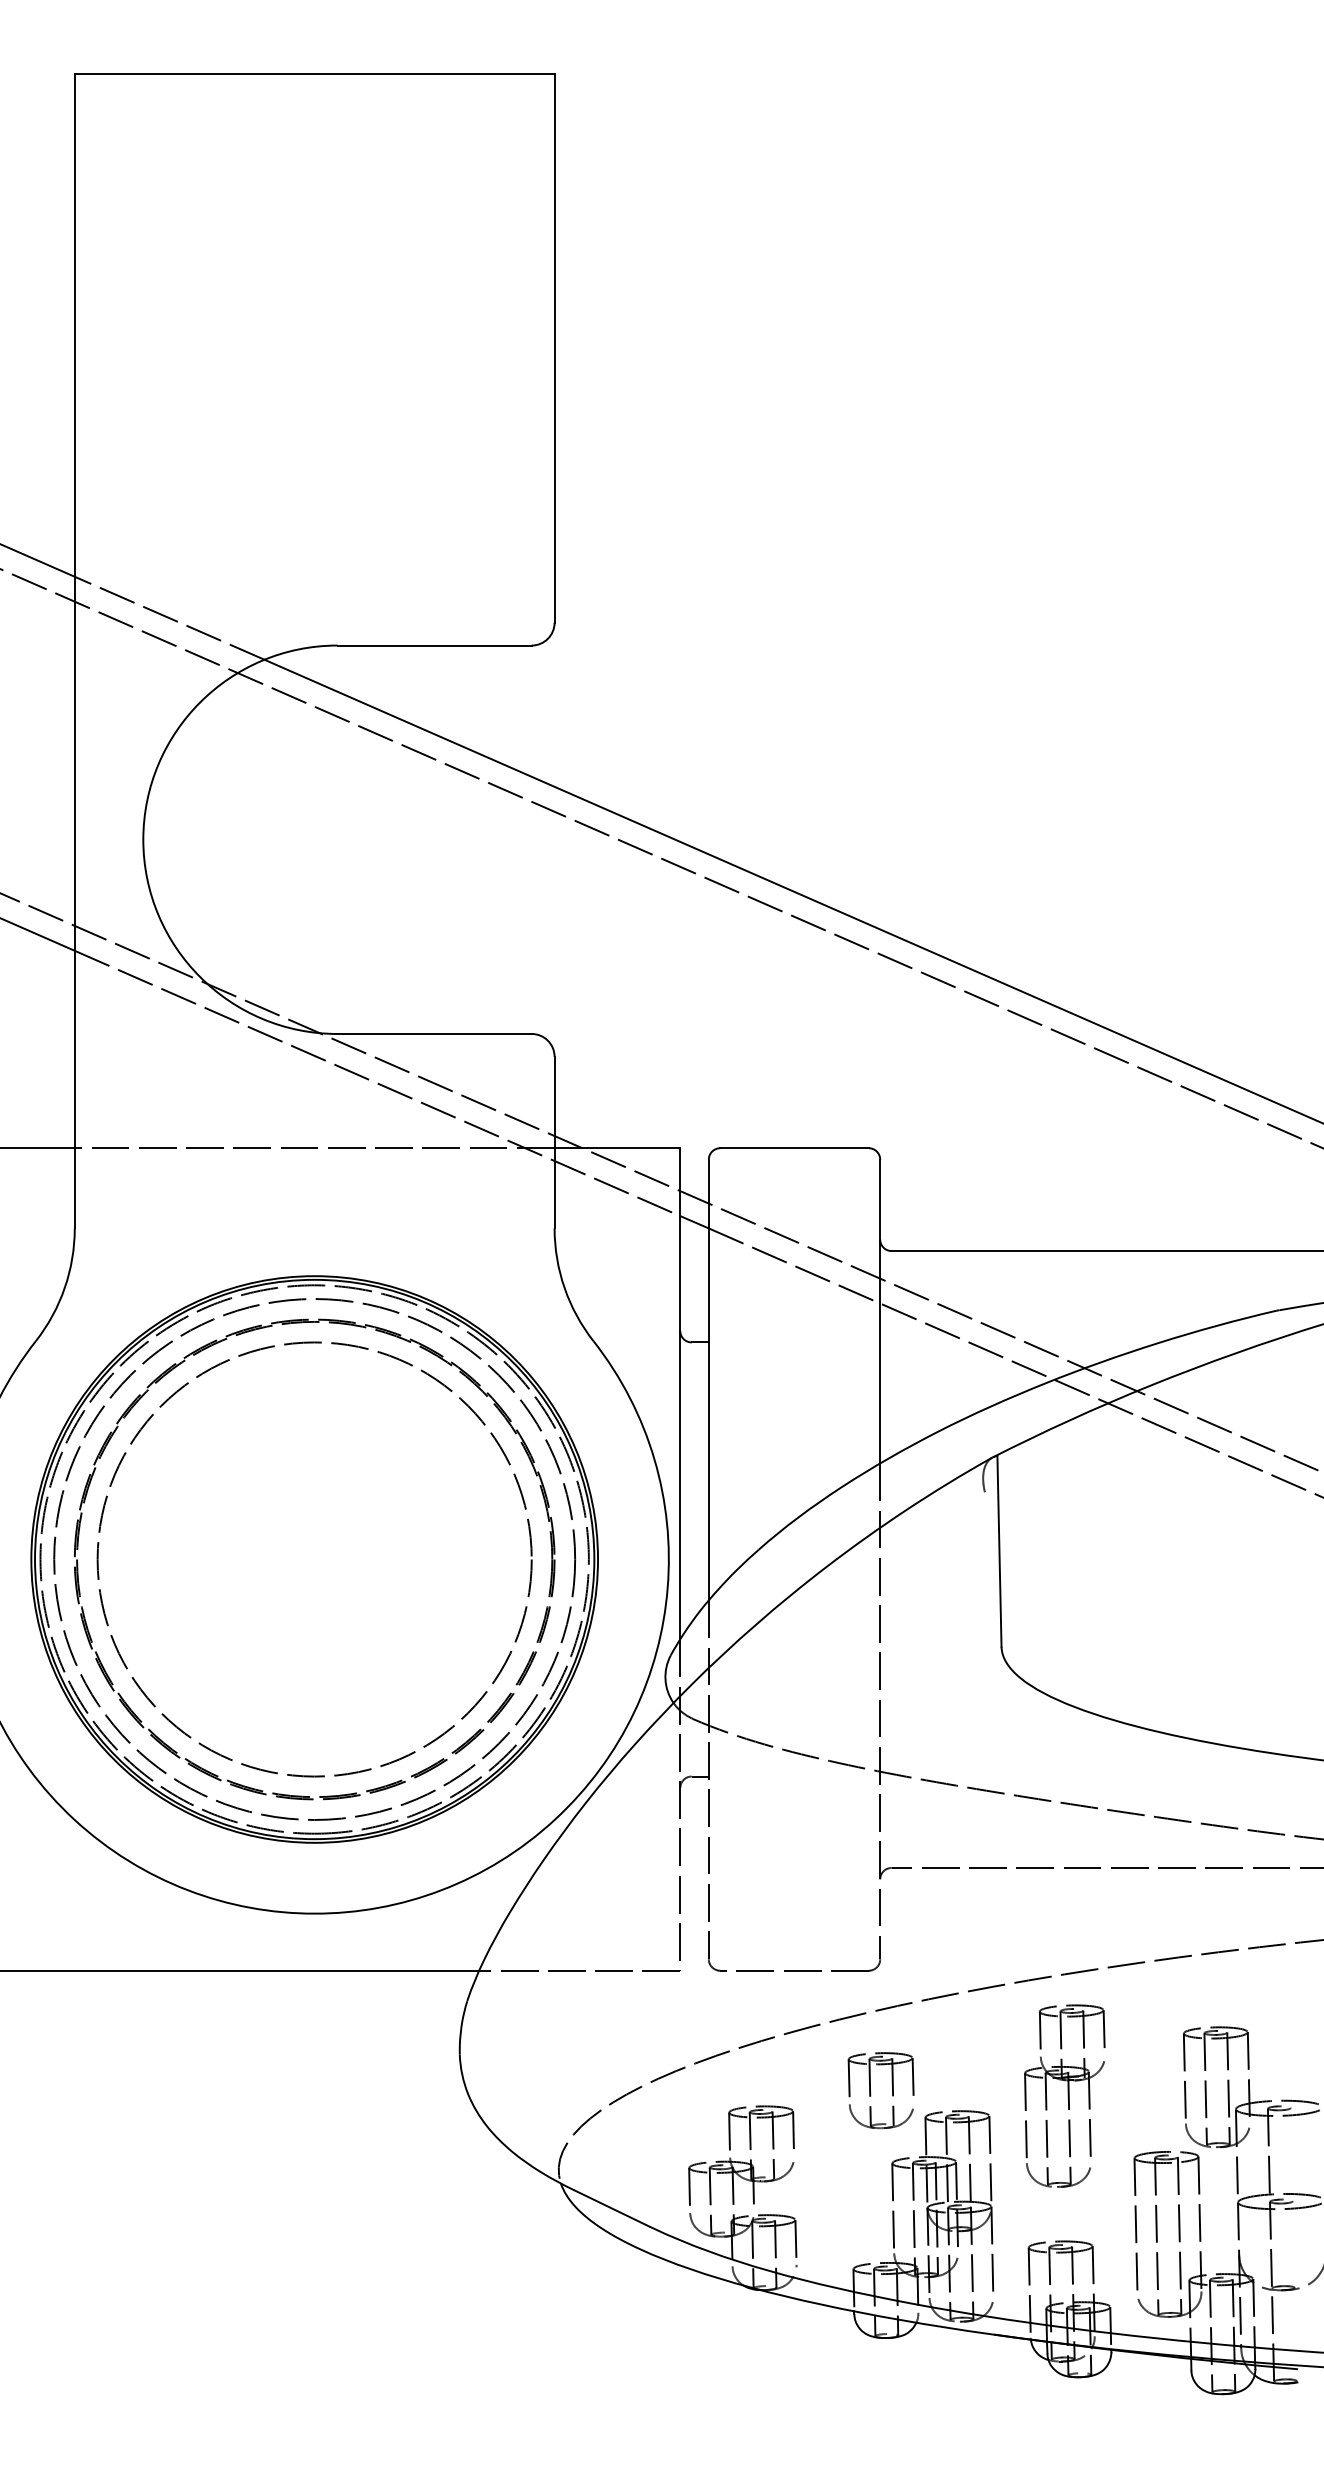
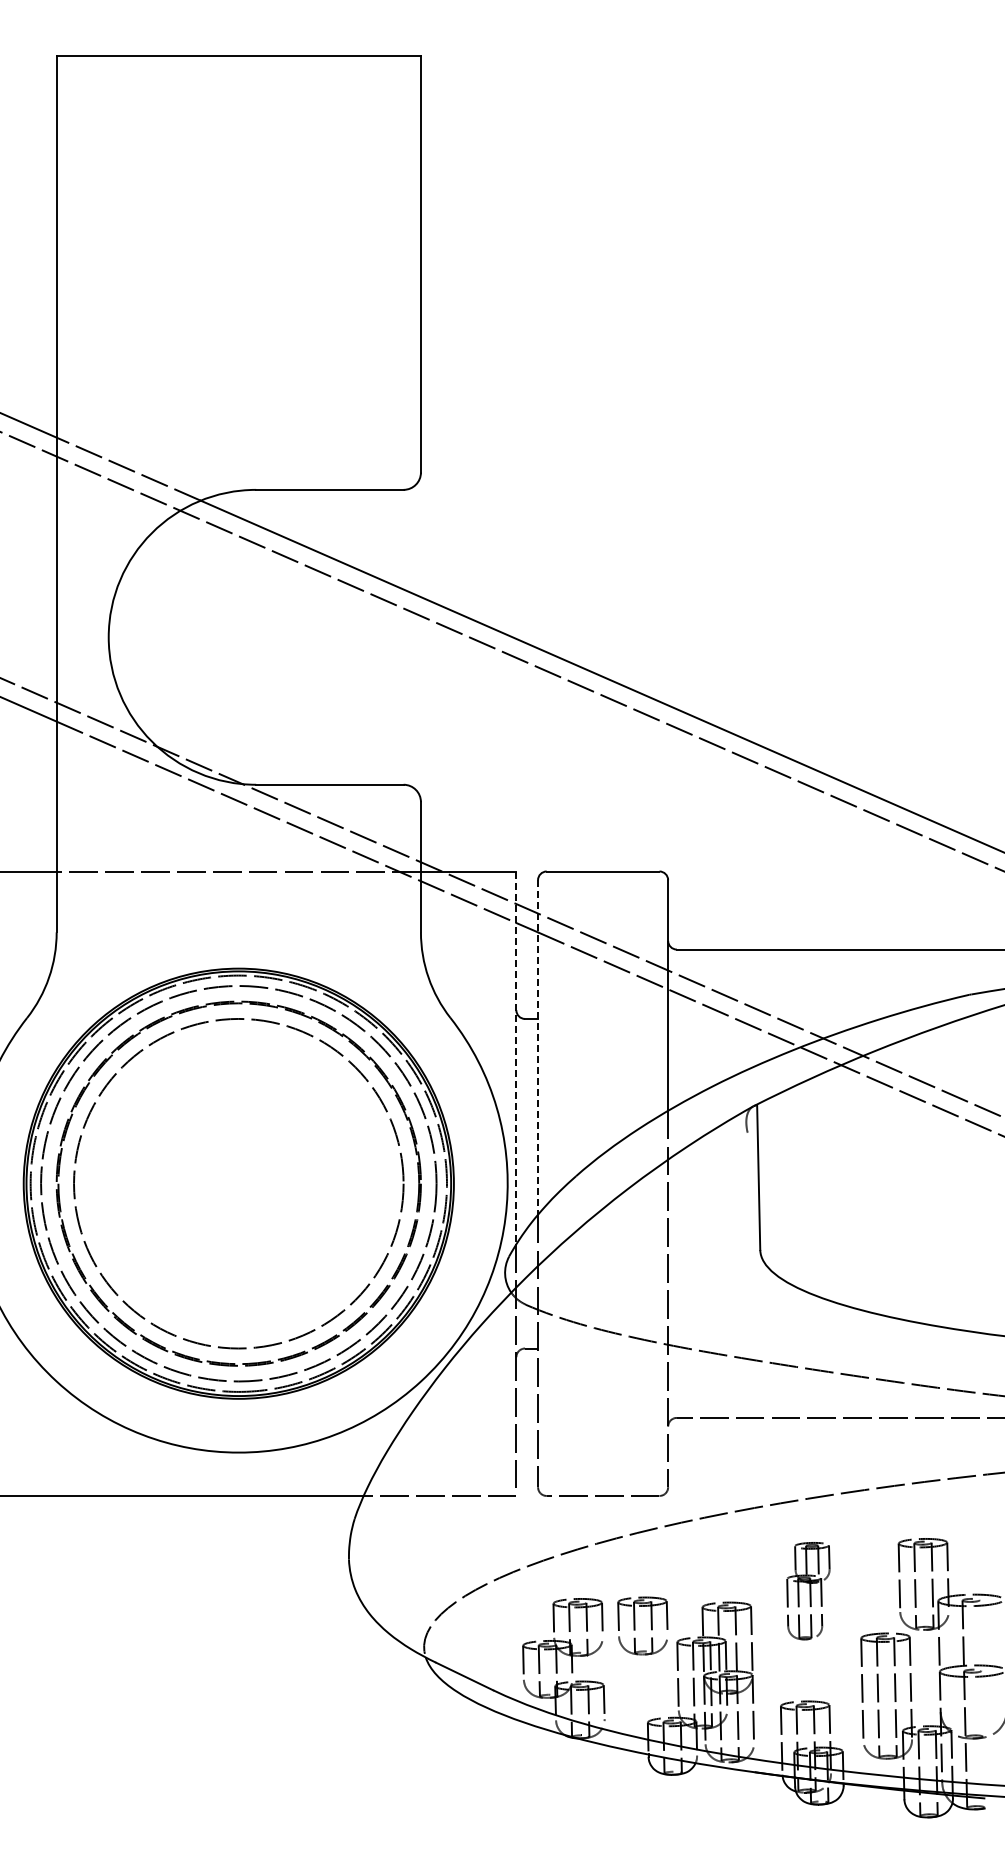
line: (709, 1380) -> (538, 1047), solid -> dashed
line: (680, 1394) -> (516, 1058), solid -> dashed
part: (871, 2090) -> (635, 1625), moved
part: (1065, 2095) -> (808, 1590), size x0.7

